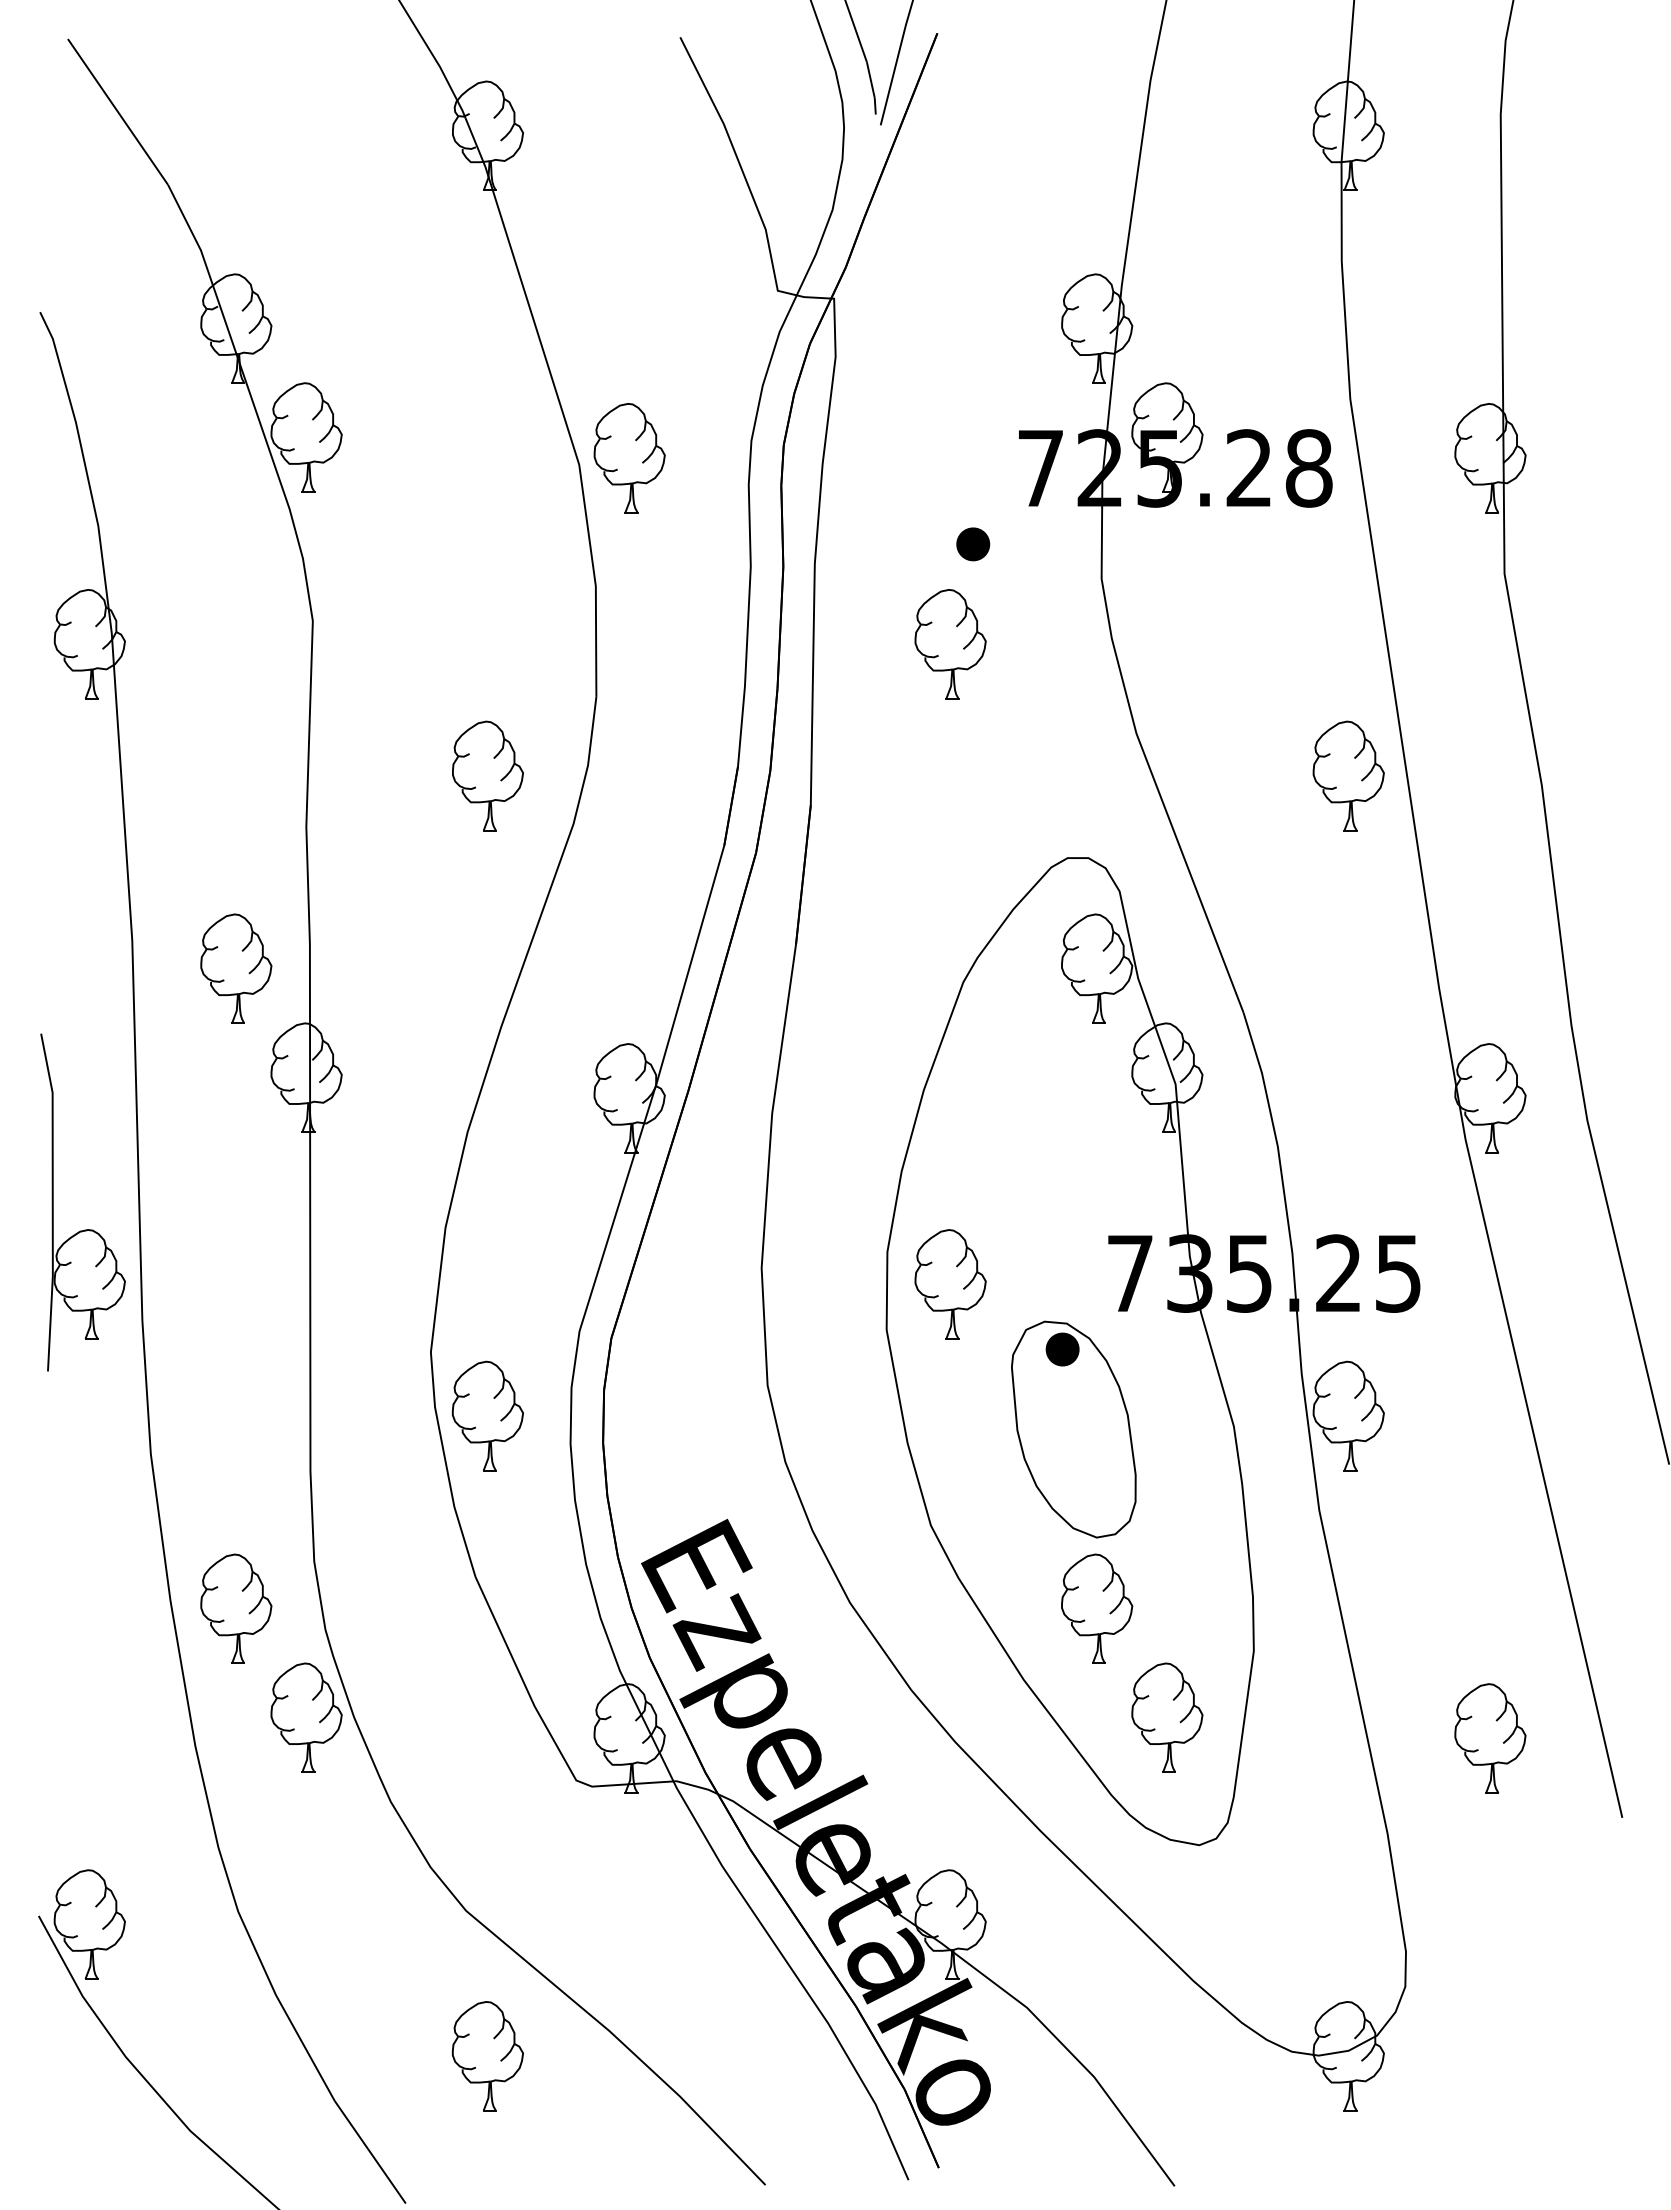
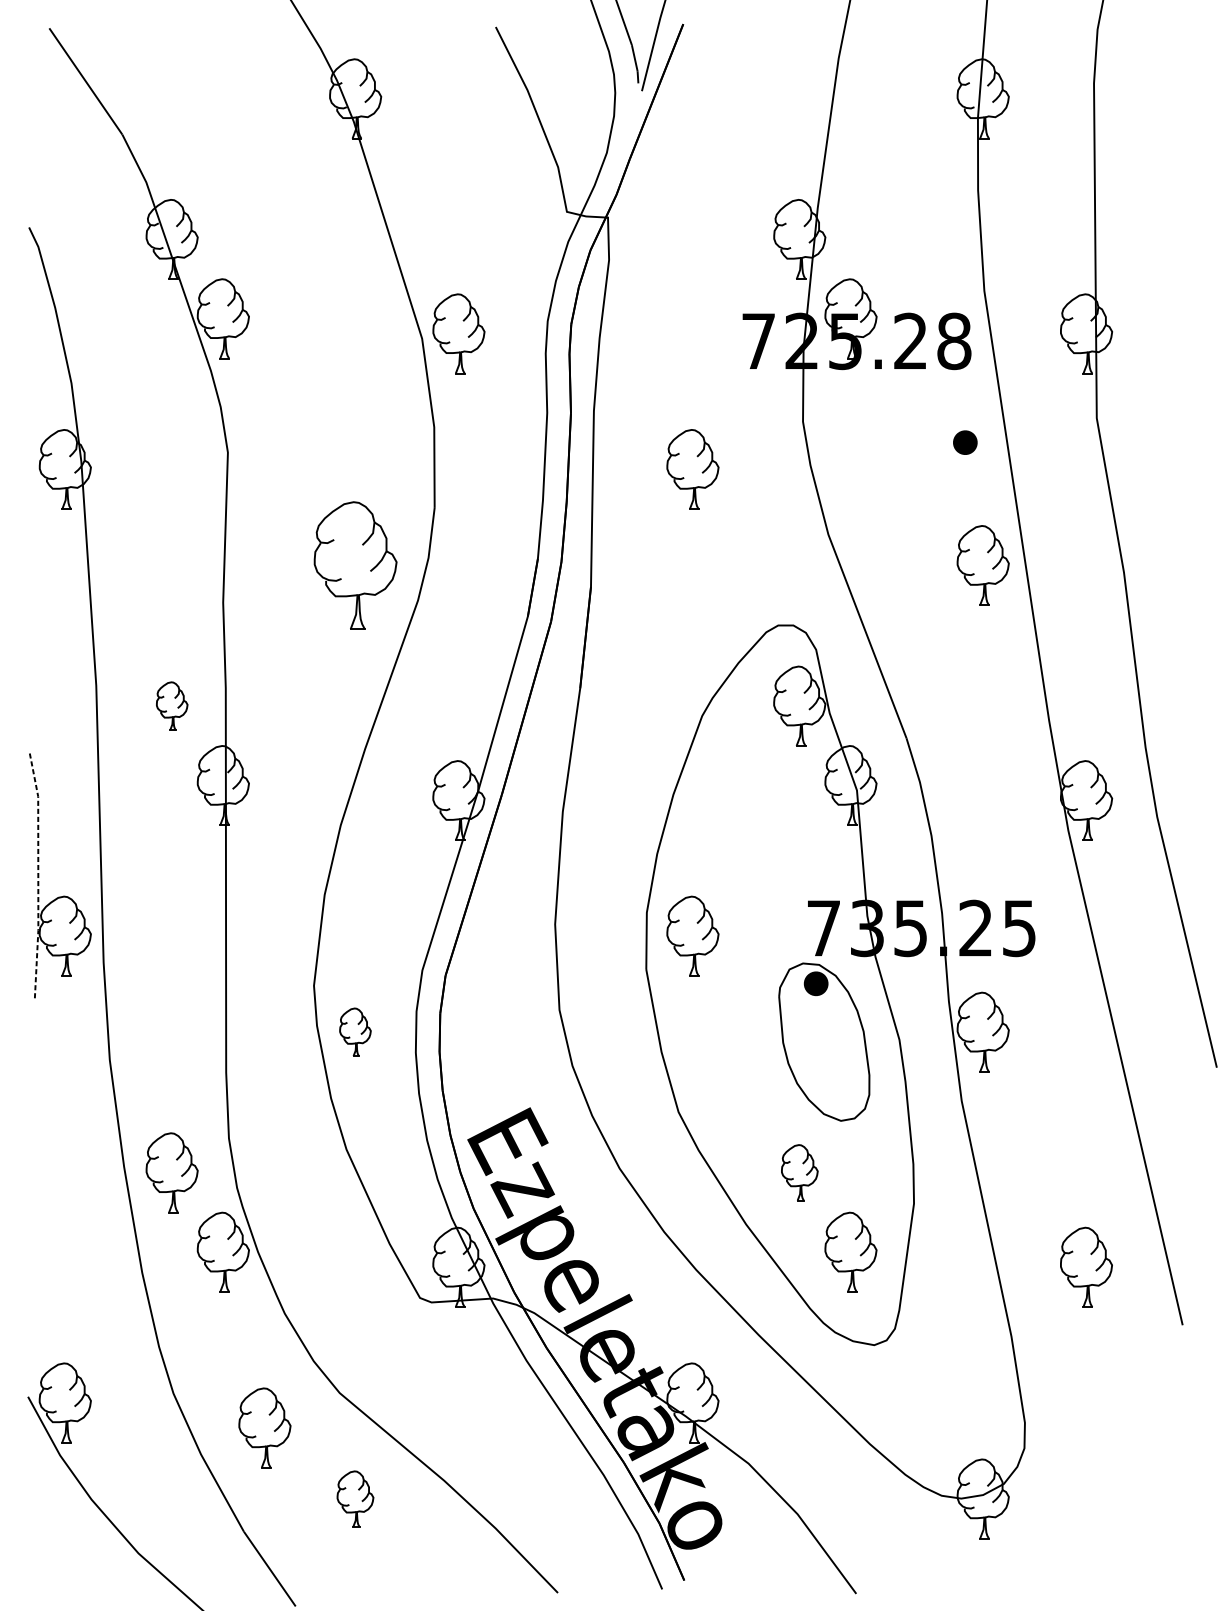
part: (973, 544) -> (965, 442), moved
part: (487, 775) -> (355, 565), size x1.6
part: (236, 968) -> (172, 705), size x0.6
line: (52, 1202) -> (38, 876), solid -> dashed
part: (487, 1415) -> (355, 1031), size x0.6
part: (1073, 1429) -> (824, 1042), moved
part: (1097, 1608) -> (800, 1172), size x0.7
part: (363, 1958) -> (264, 1427), added
part: (487, 2056) -> (355, 1499), size x0.7

